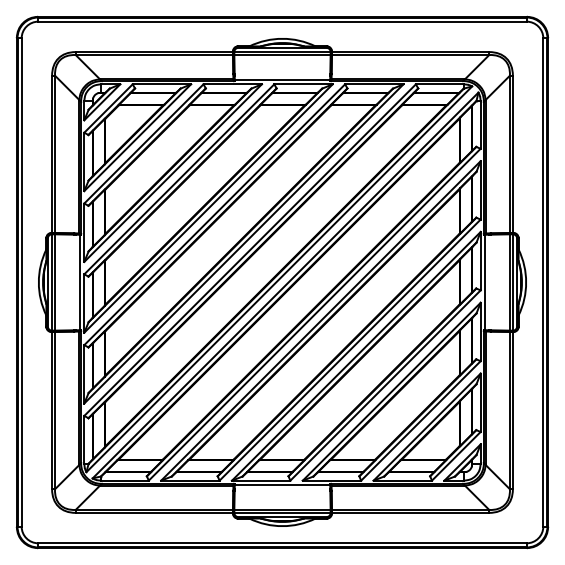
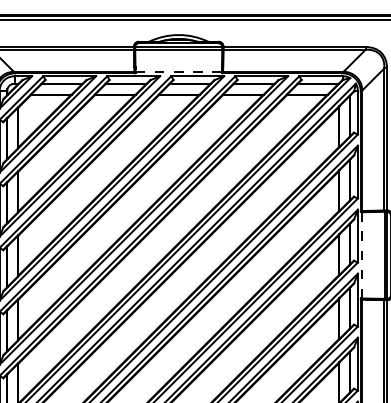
line: (282, 79) -> (178, 71), solid -> dashed
line: (485, 282) -> (362, 255), solid -> dashed

